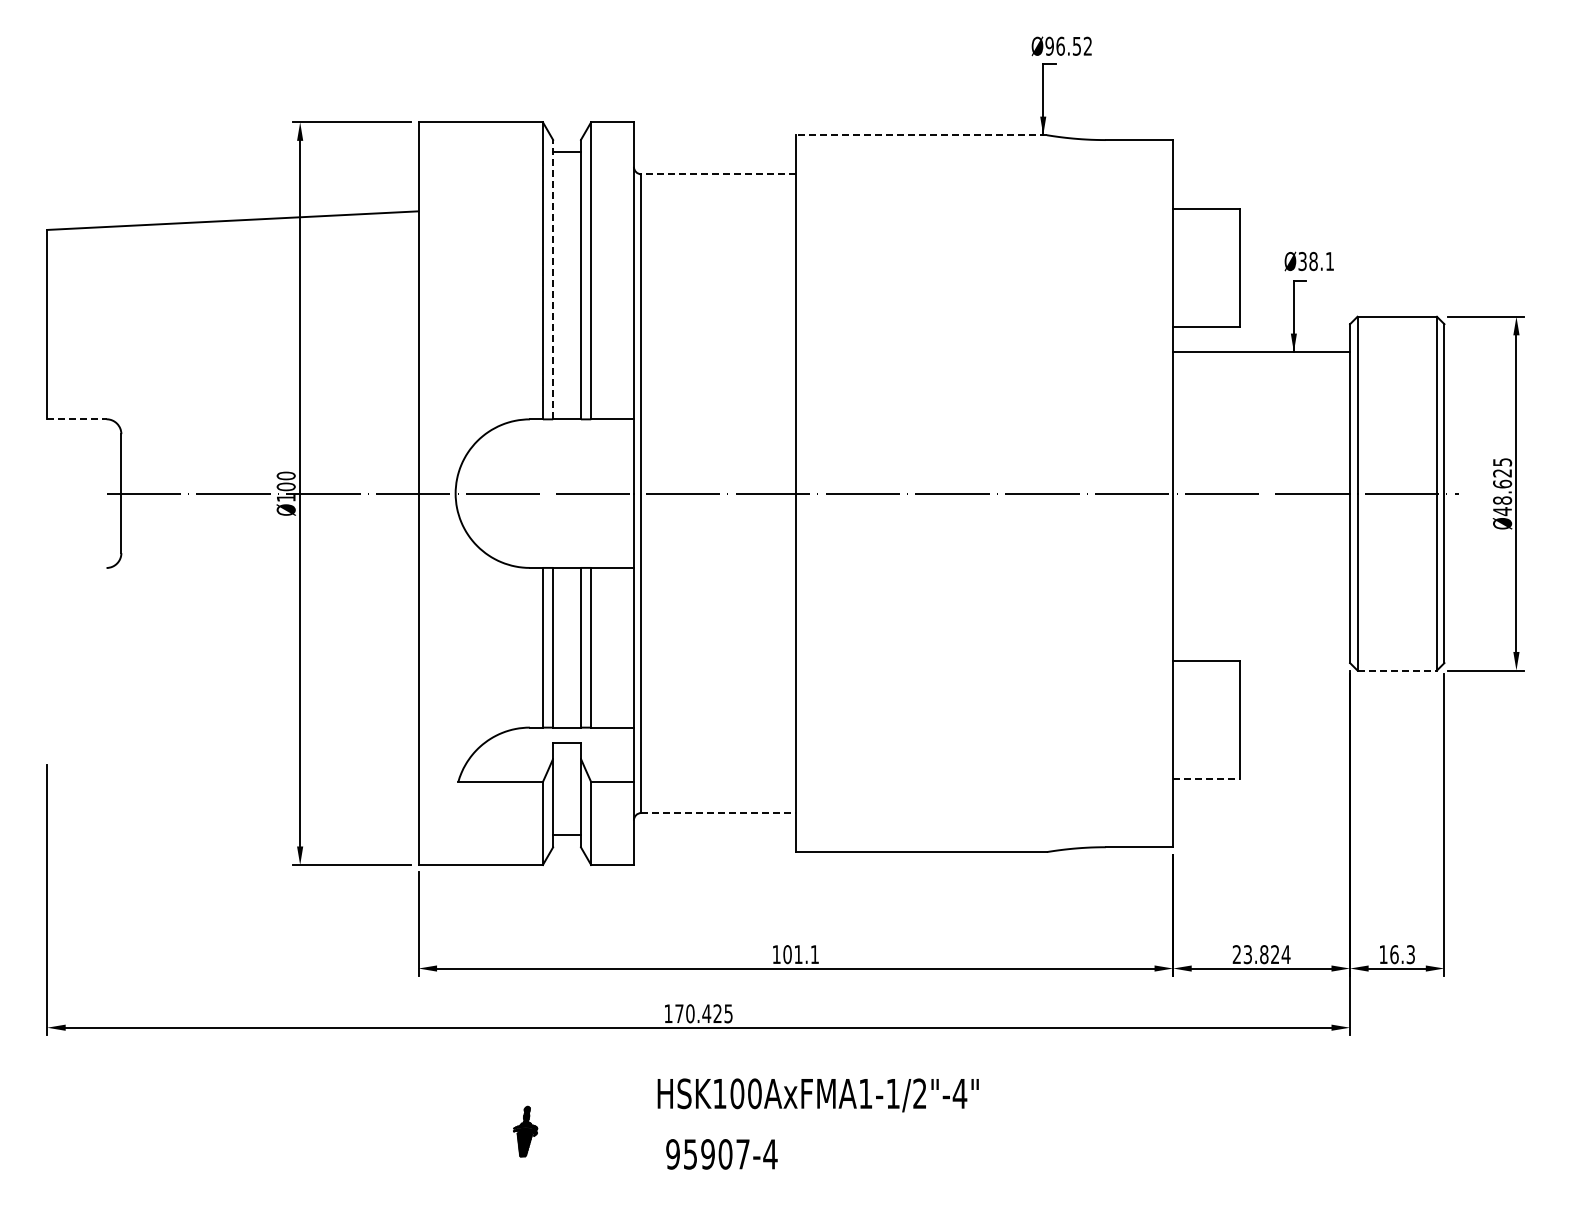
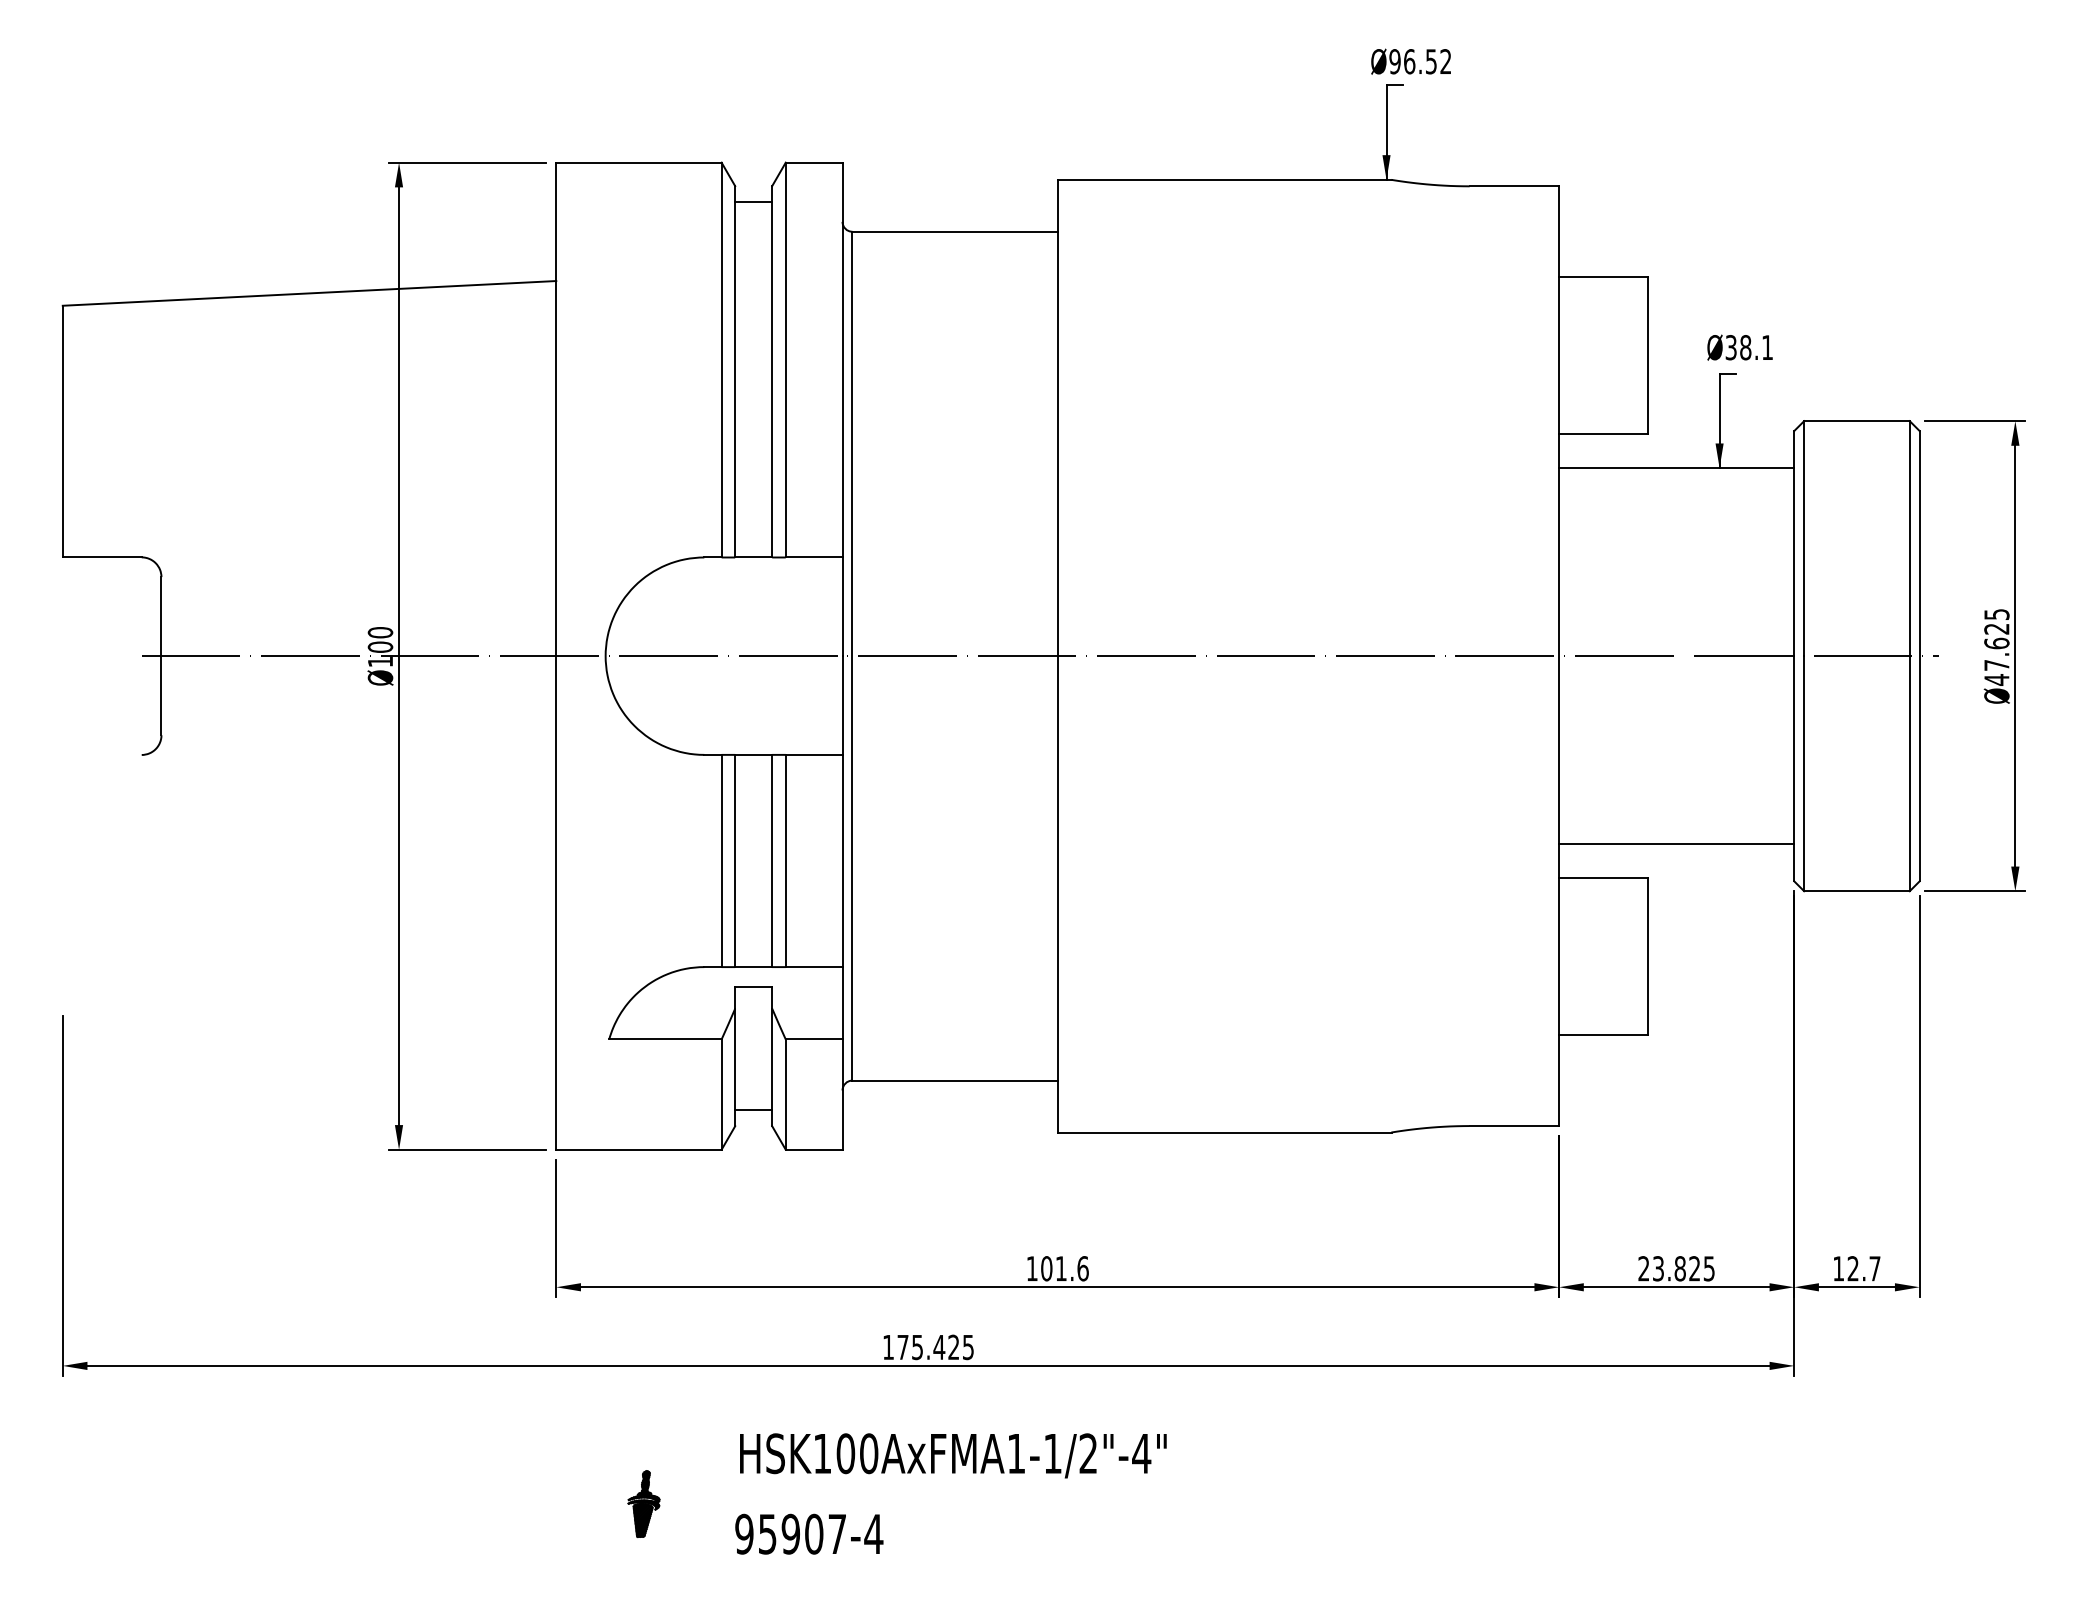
line: (921, 135) -> (1224, 180), dashed -> solid
line: (718, 174) -> (954, 232), dashed -> solid
line: (553, 279) -> (735, 371), dashed -> solid
line: (76, 419) -> (101, 557), dashed -> solid
text: (1502, 500) -> (1996, 665), 48.625 -> 47.625
line: (1261, 635) -> (1676, 844), added
line: (1397, 670) -> (1857, 891), dashed -> solid
line: (1207, 778) -> (1604, 1034), dashed -> solid
line: (719, 813) -> (956, 1081), dashed -> solid
text: (814, 954) -> (1082, 1268), 101.1 -> 101.6
text: (1285, 954) -> (1708, 1268), 23.824 -> 23.825
text: (1402, 954) -> (1863, 1268), 16.3 -> 12.7
text: (690, 1013) -> (917, 1347), 170.425 -> 175.425
text: (817, 1095) -> (952, 1455), moved
part: (525, 1131) -> (644, 1503), moved
text: (721, 1154) -> (808, 1534), moved

